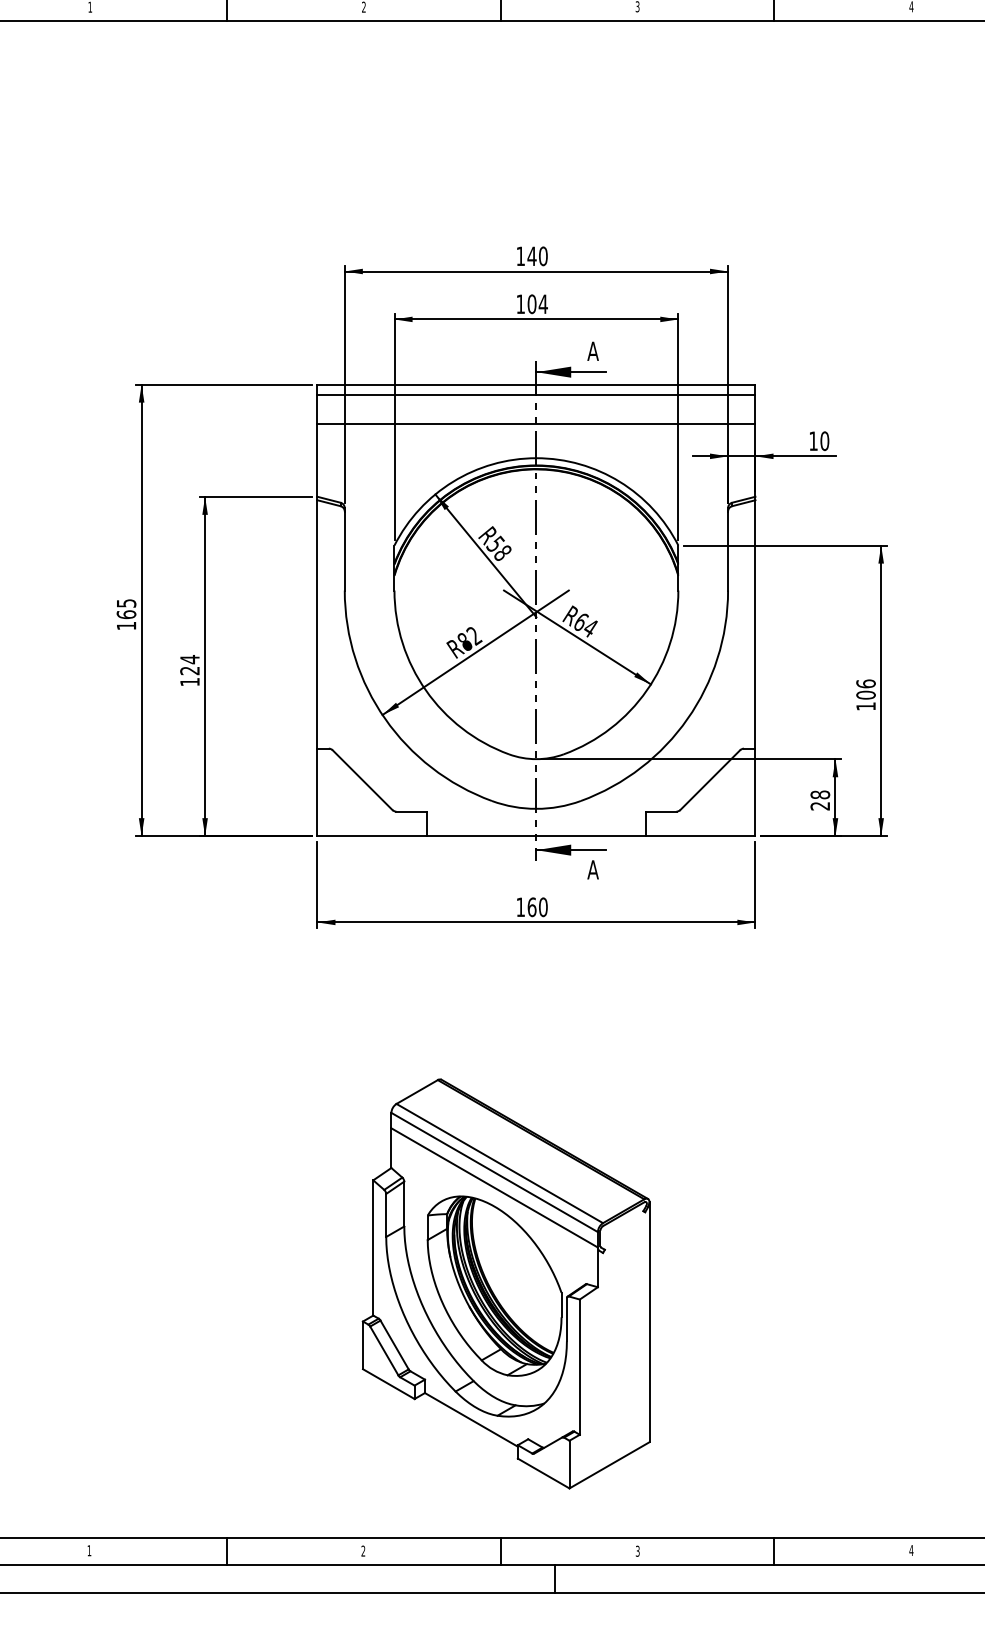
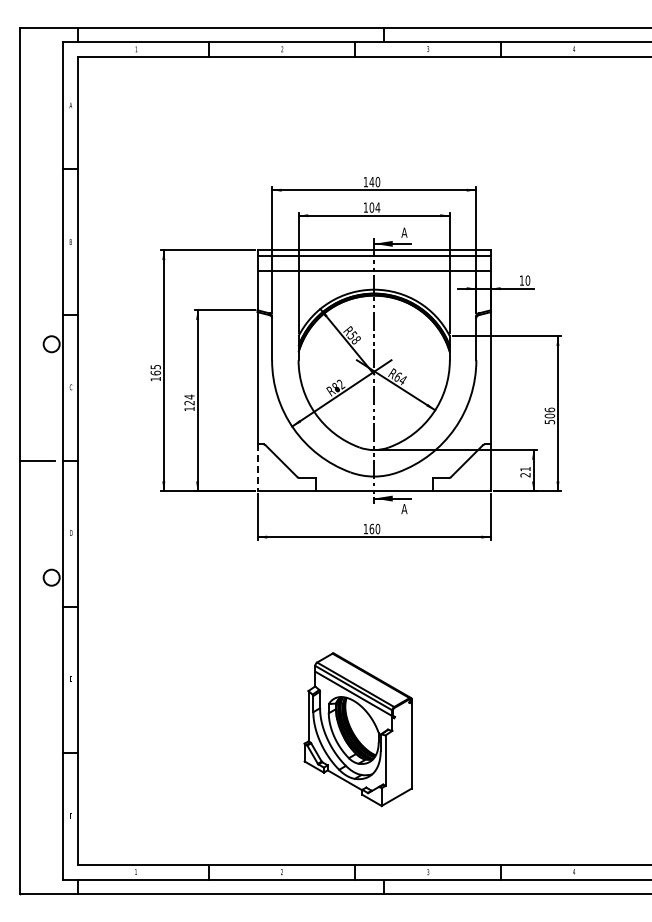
text: (865, 705) -> (549, 421), 106 -> 506
line: (317, 793) -> (257, 468), solid -> dashed
text: (820, 793) -> (525, 468), 28 -> 21
part: (505, 1283) -> (357, 729), size x0.7

